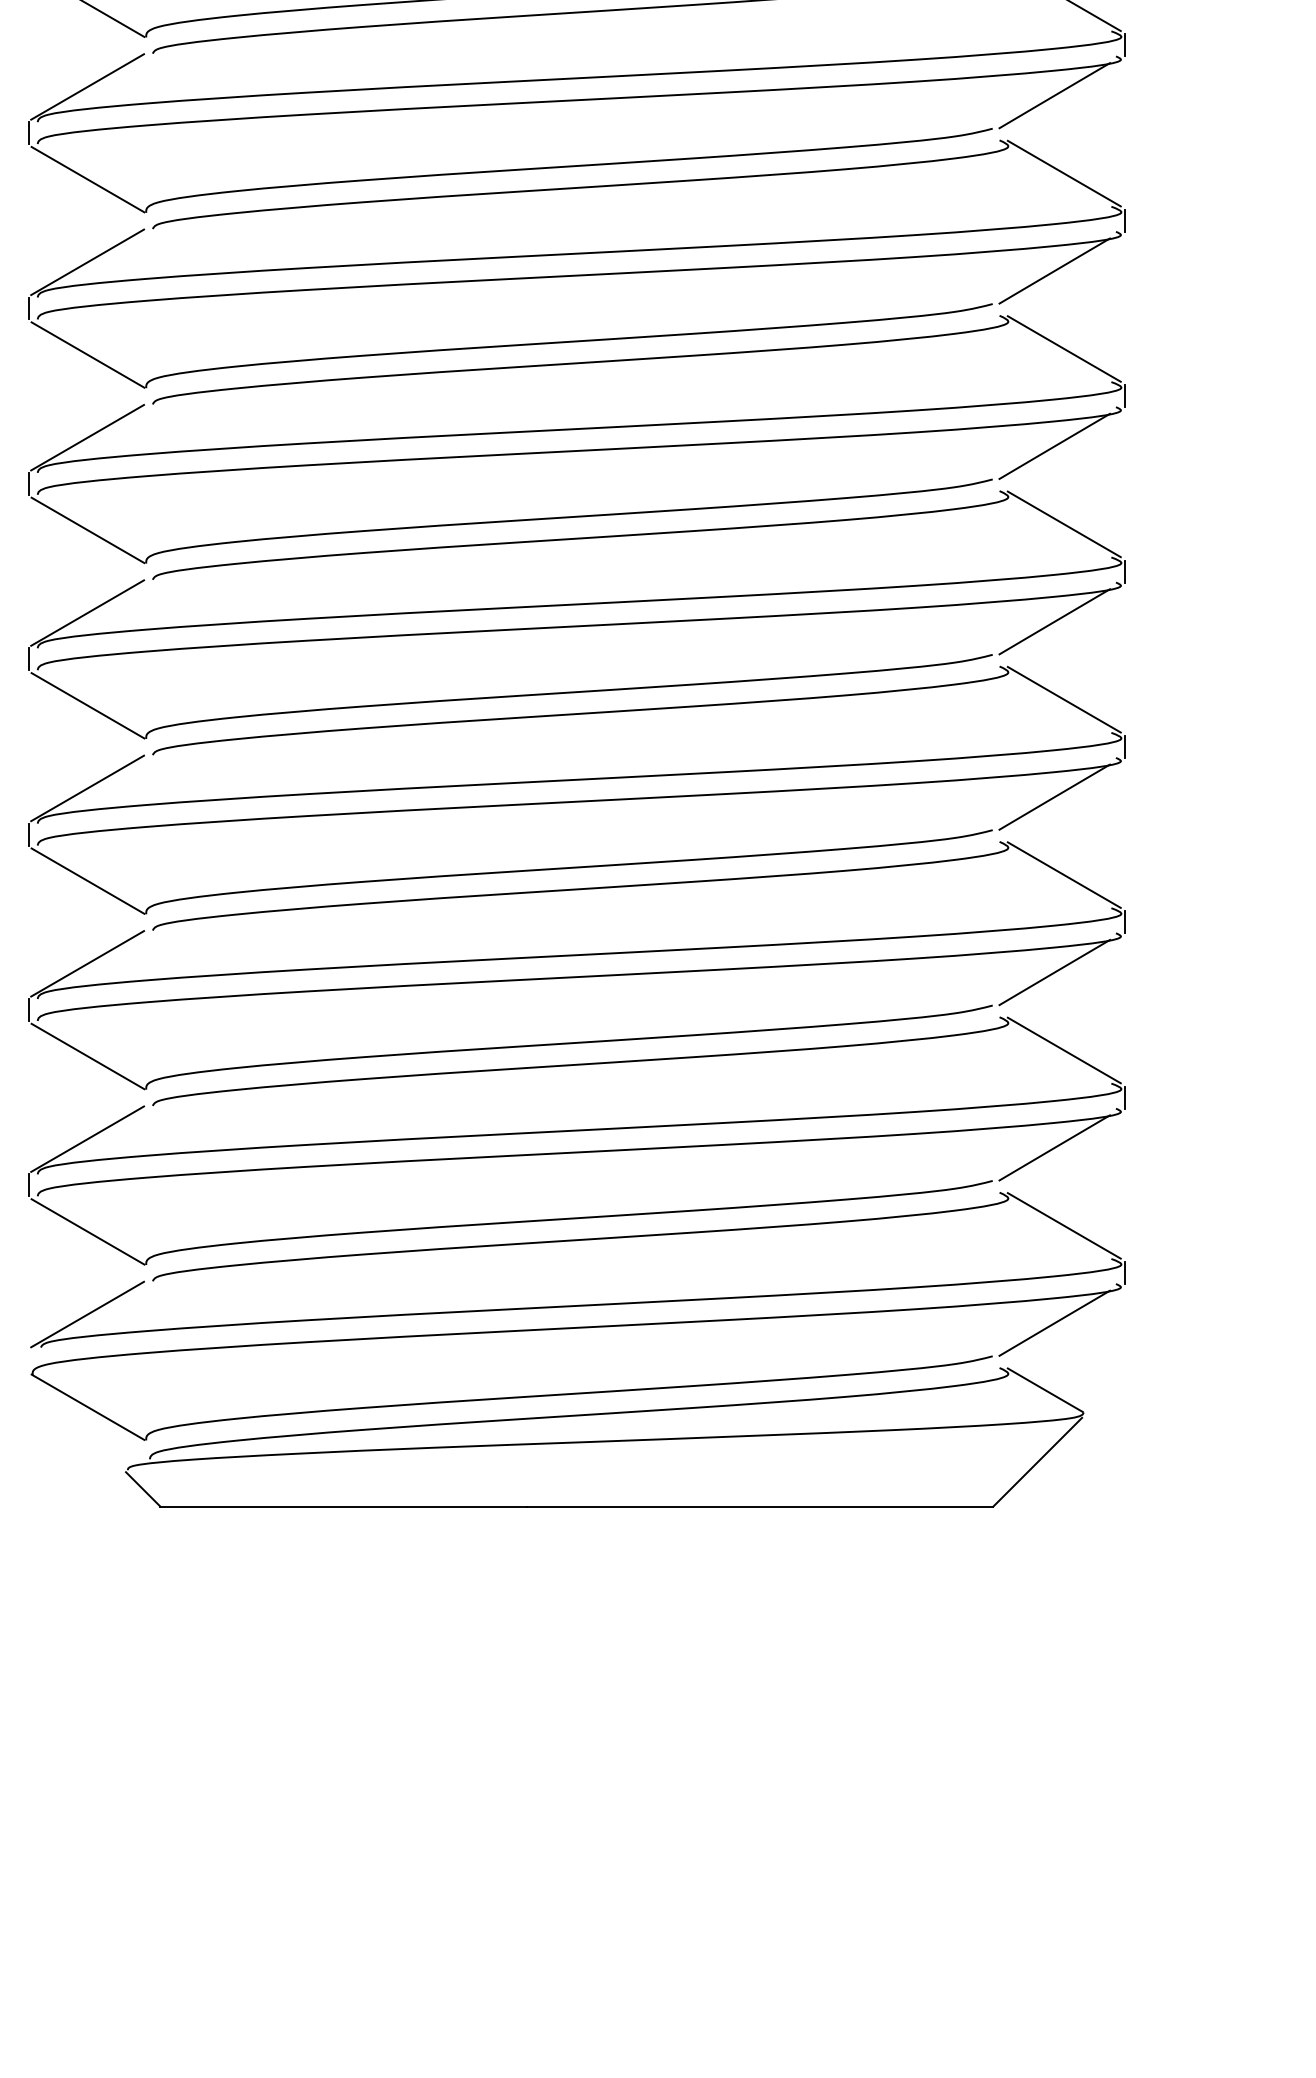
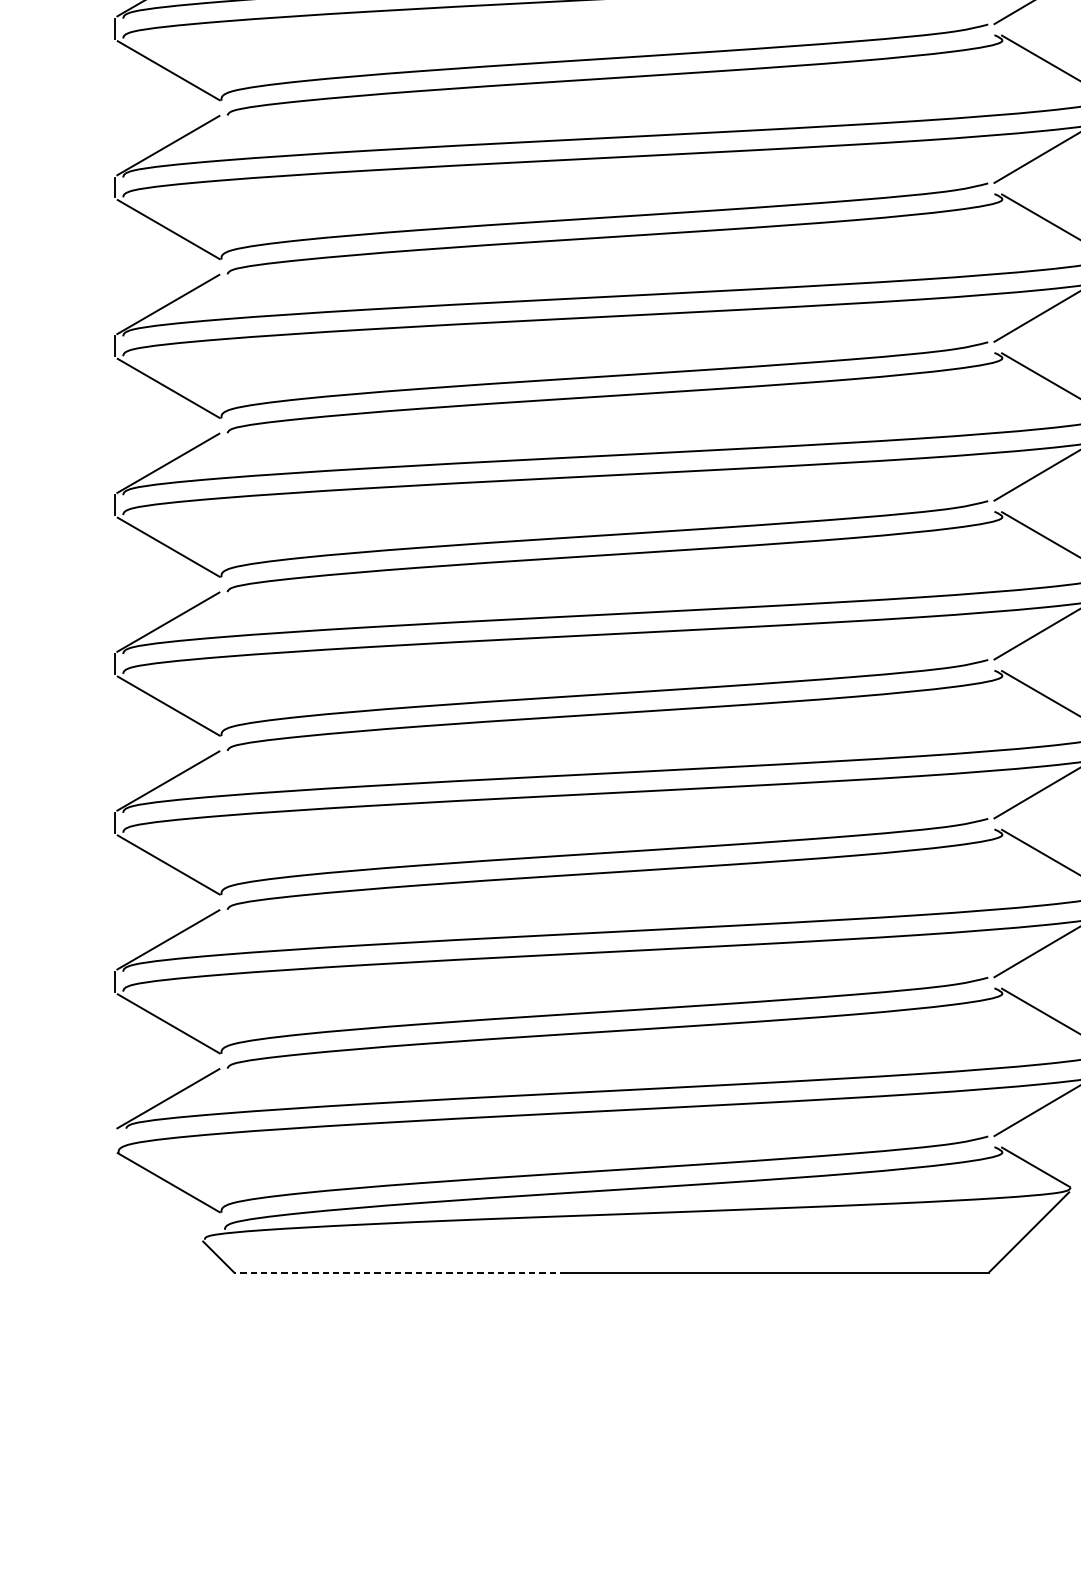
line: (343, 1506) -> (400, 1272), solid -> dashed

